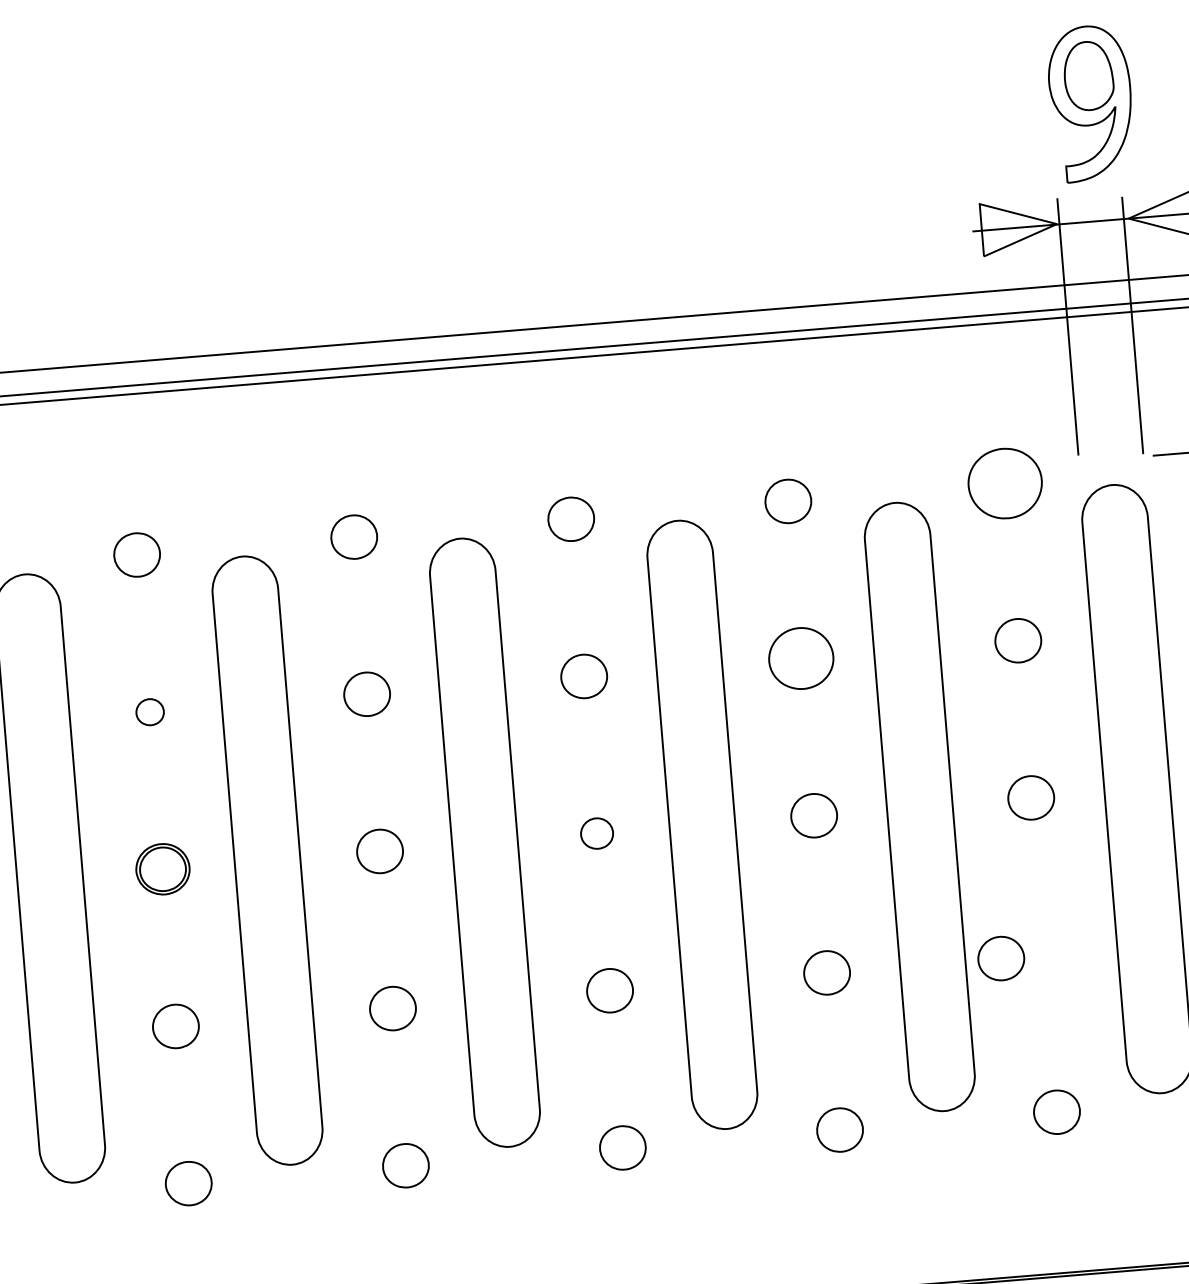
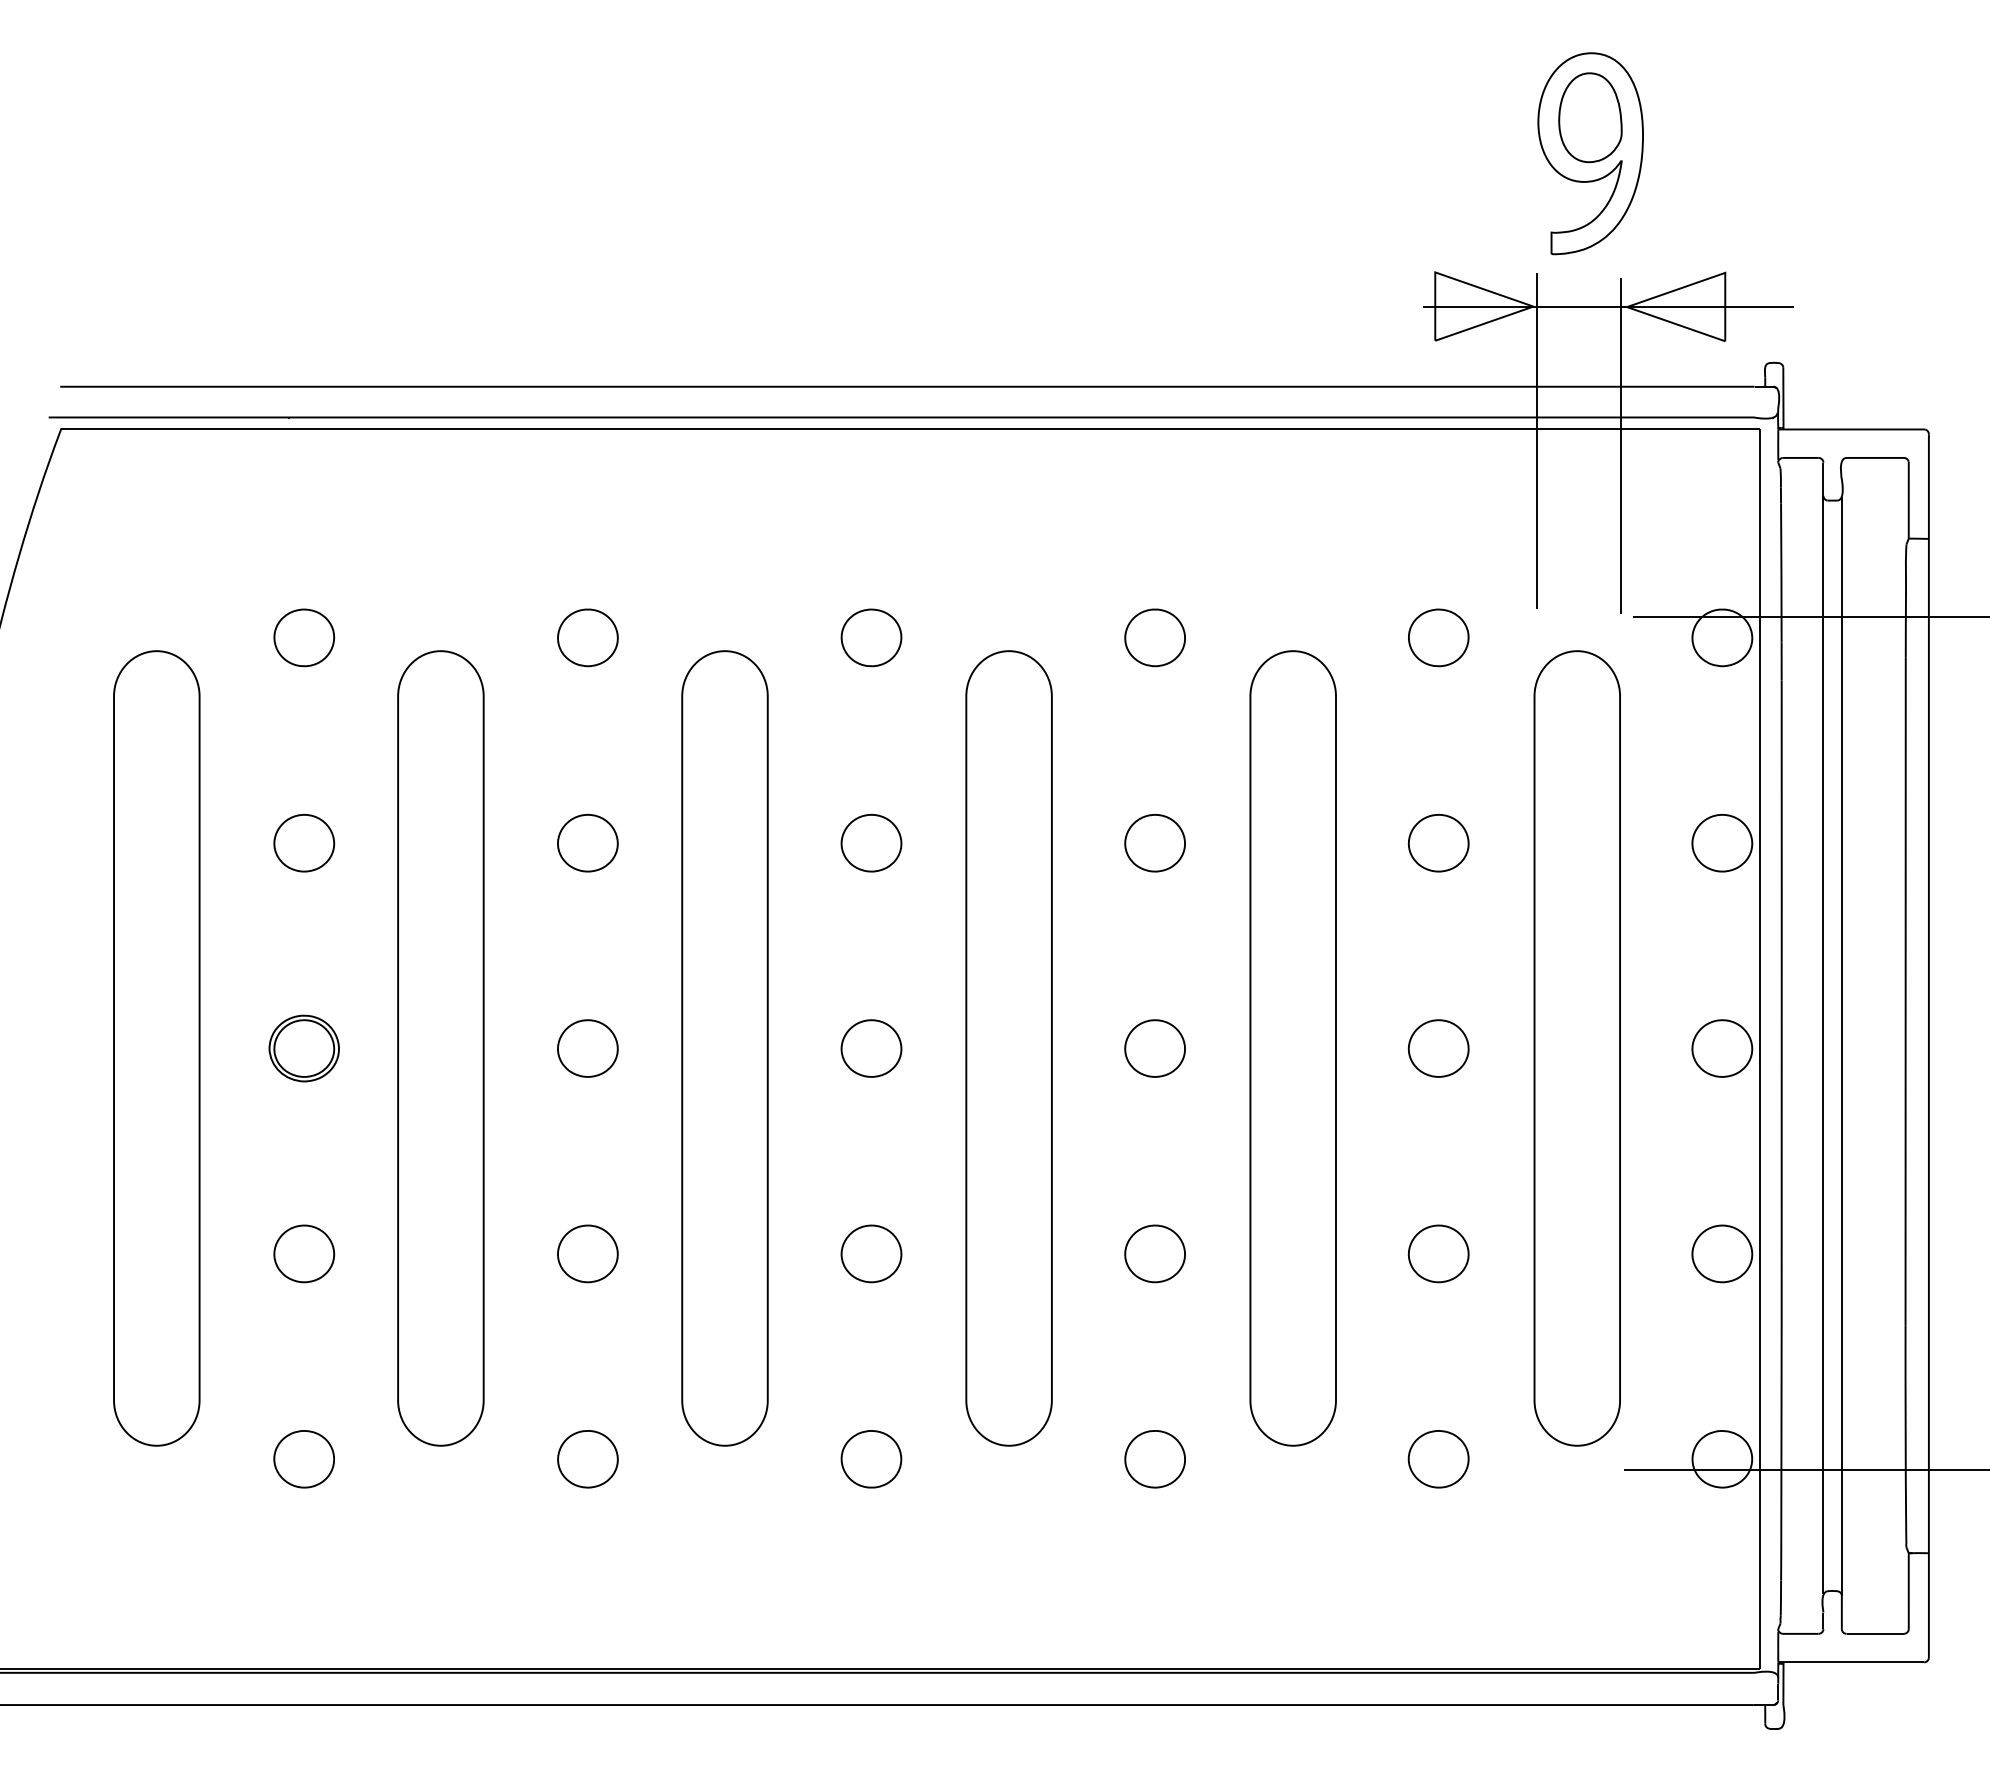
part: (1005, 483) -> (1438, 637), size x0.62
part: (800, 658) -> (1154, 843), size x0.71
part: (150, 712) -> (304, 843), size x1.67
part: (597, 833) -> (871, 1048), size x1.43
part: (1001, 958) -> (1438, 1253), moved

